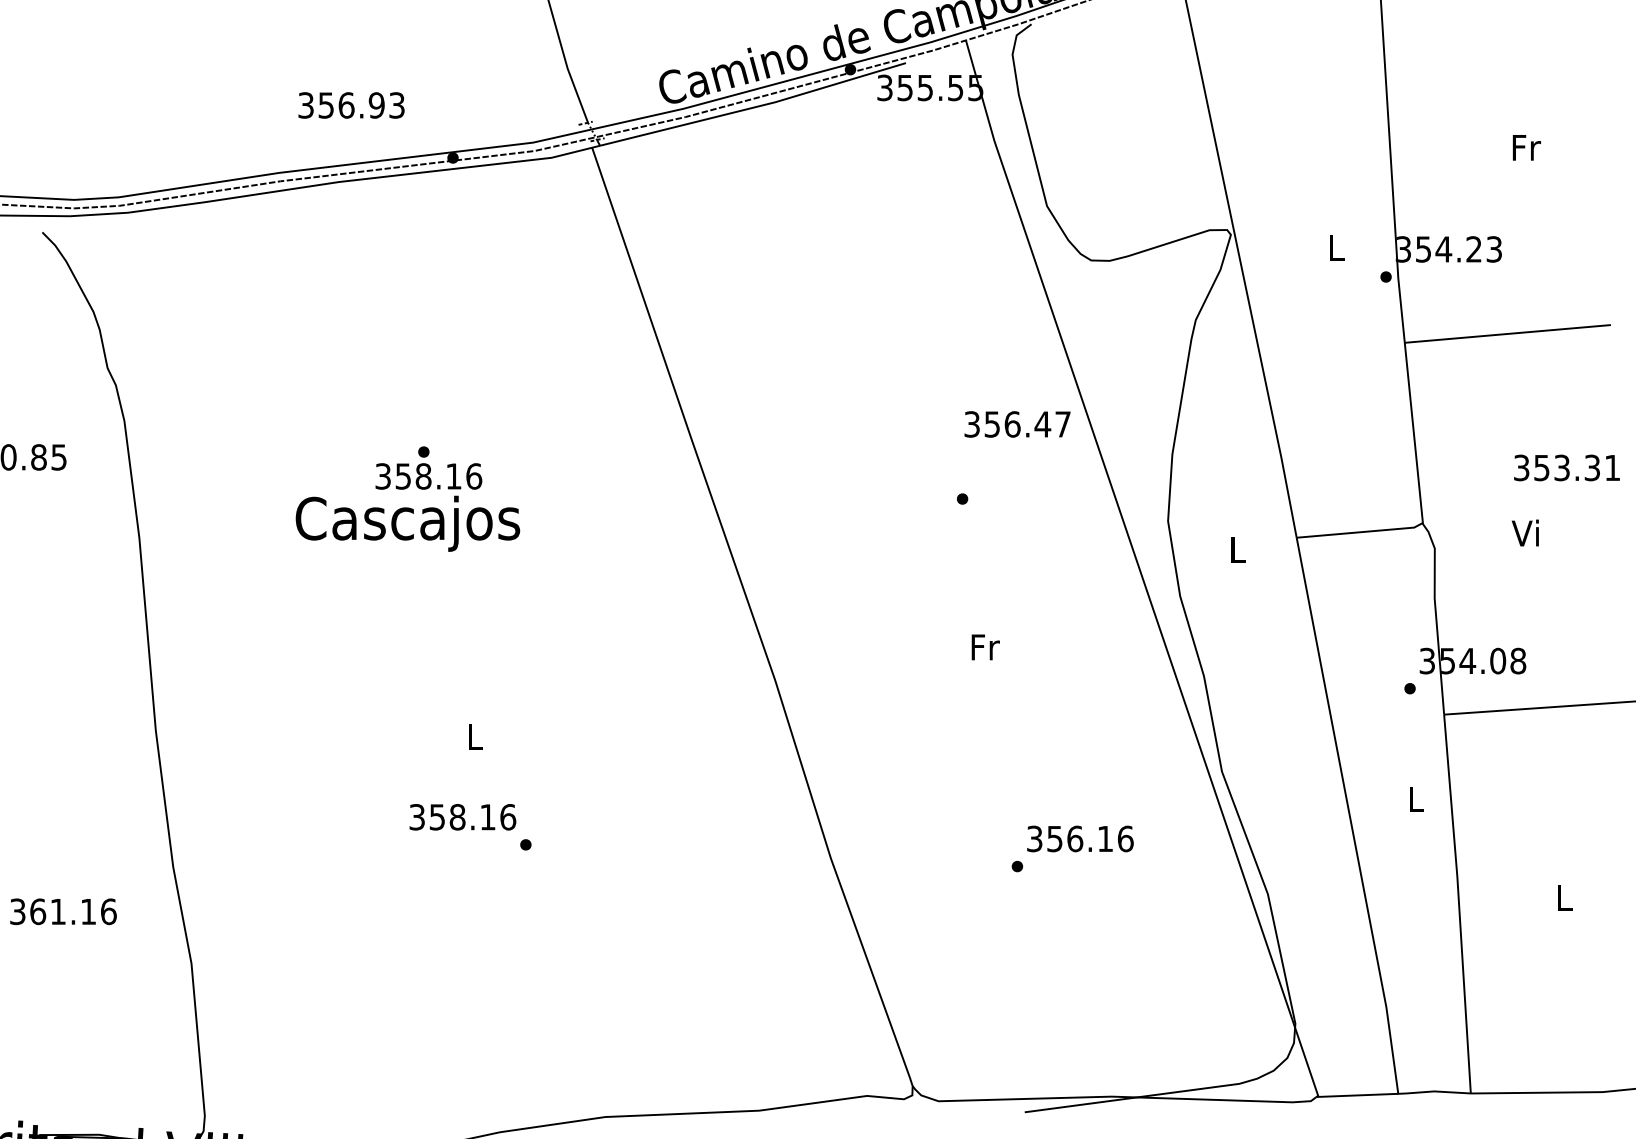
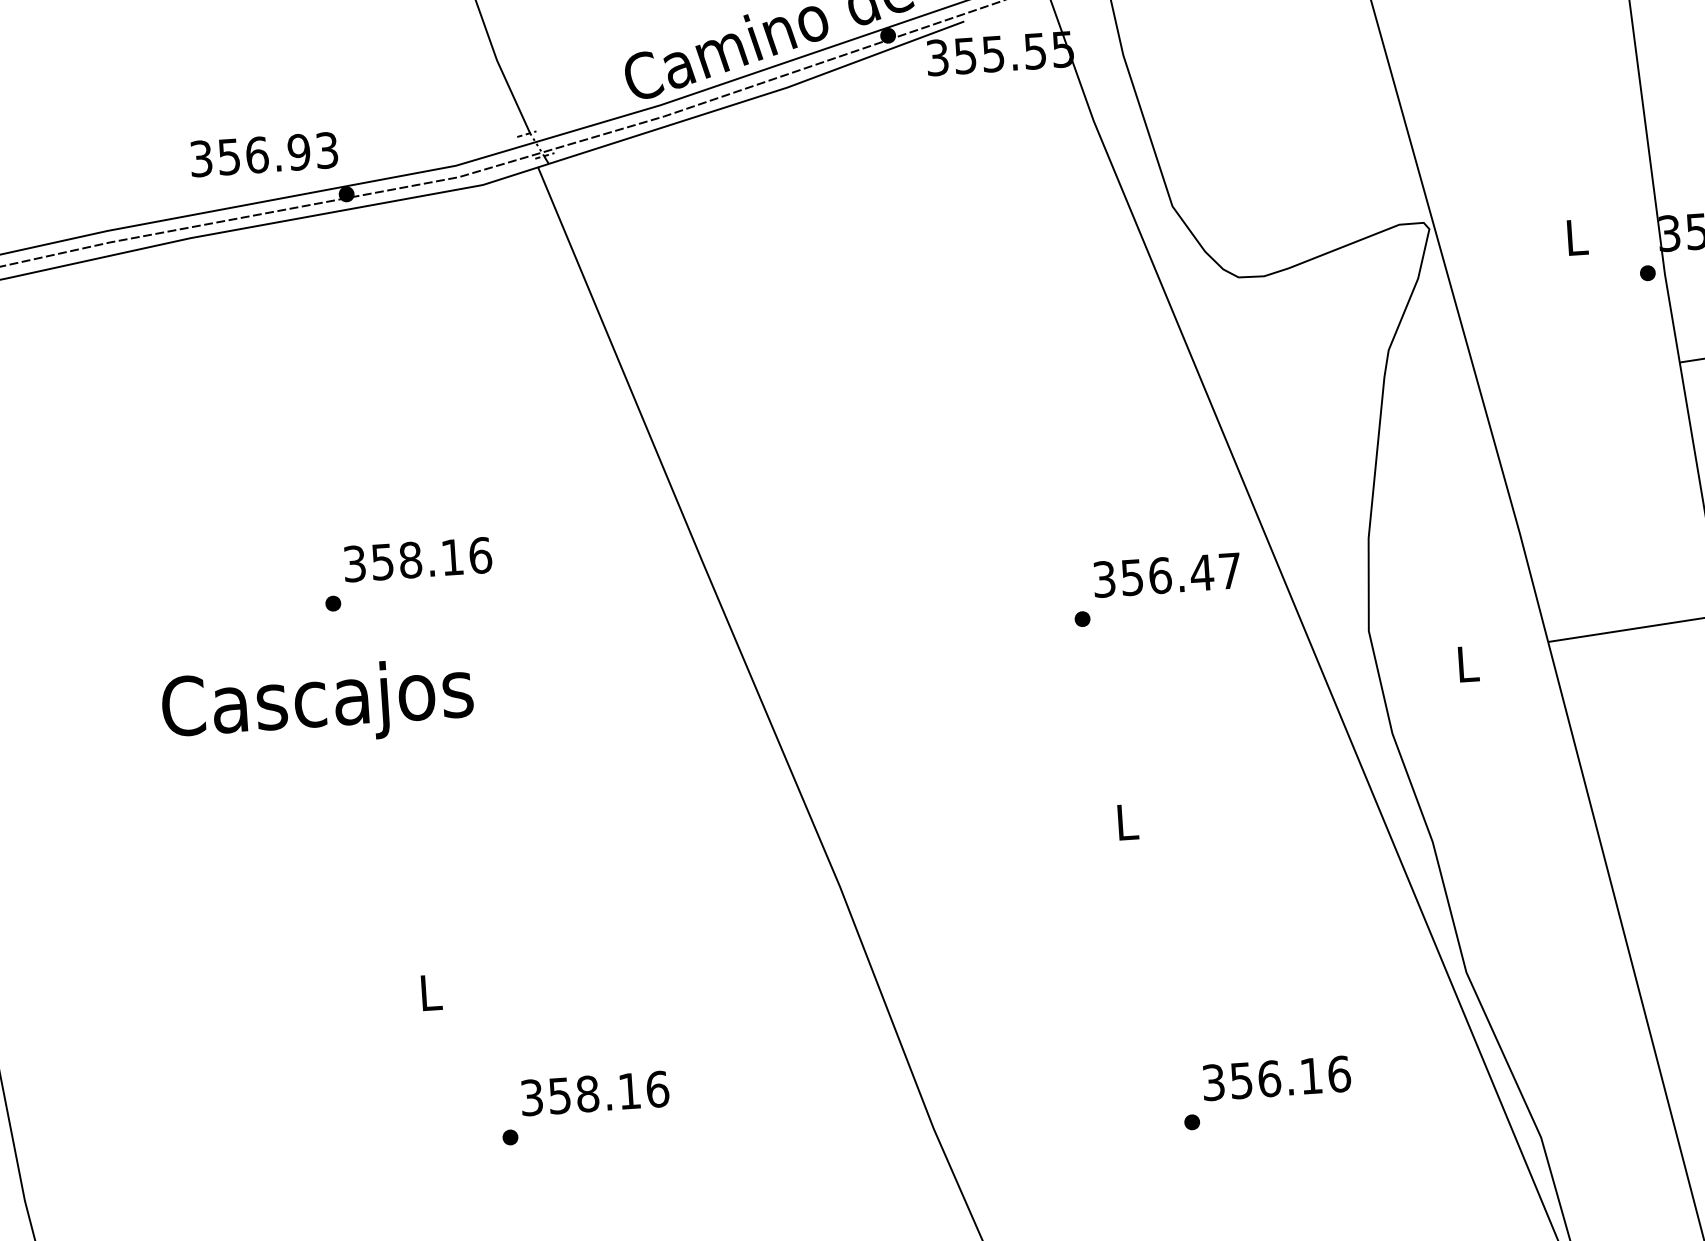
text: (351, 105) -> (264, 154), moved
text: (1017, 424) -> (1167, 575), moved
text: (428, 476) -> (417, 559), moved
text: (985, 647) -> (1127, 822), Fr -> L
text: (462, 817) -> (594, 1093), moved

